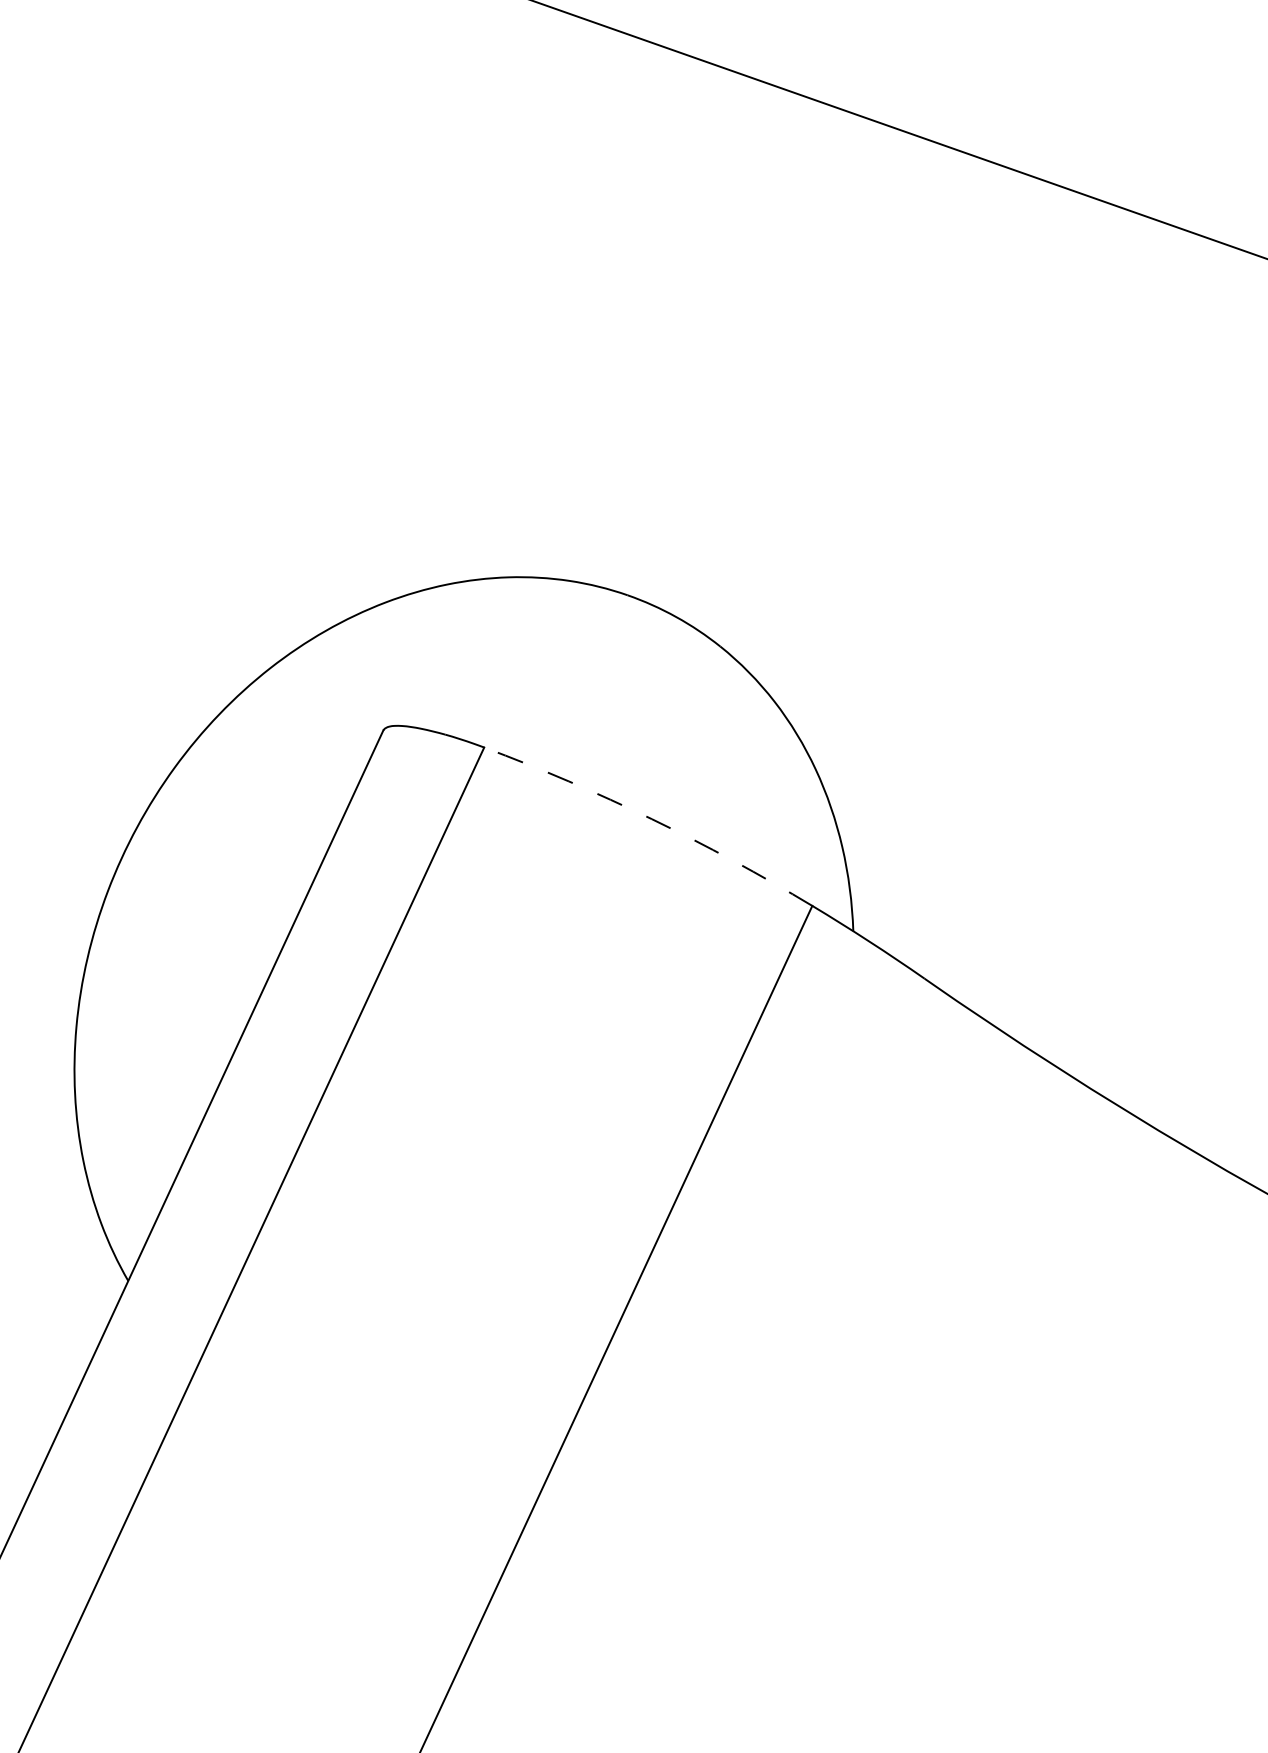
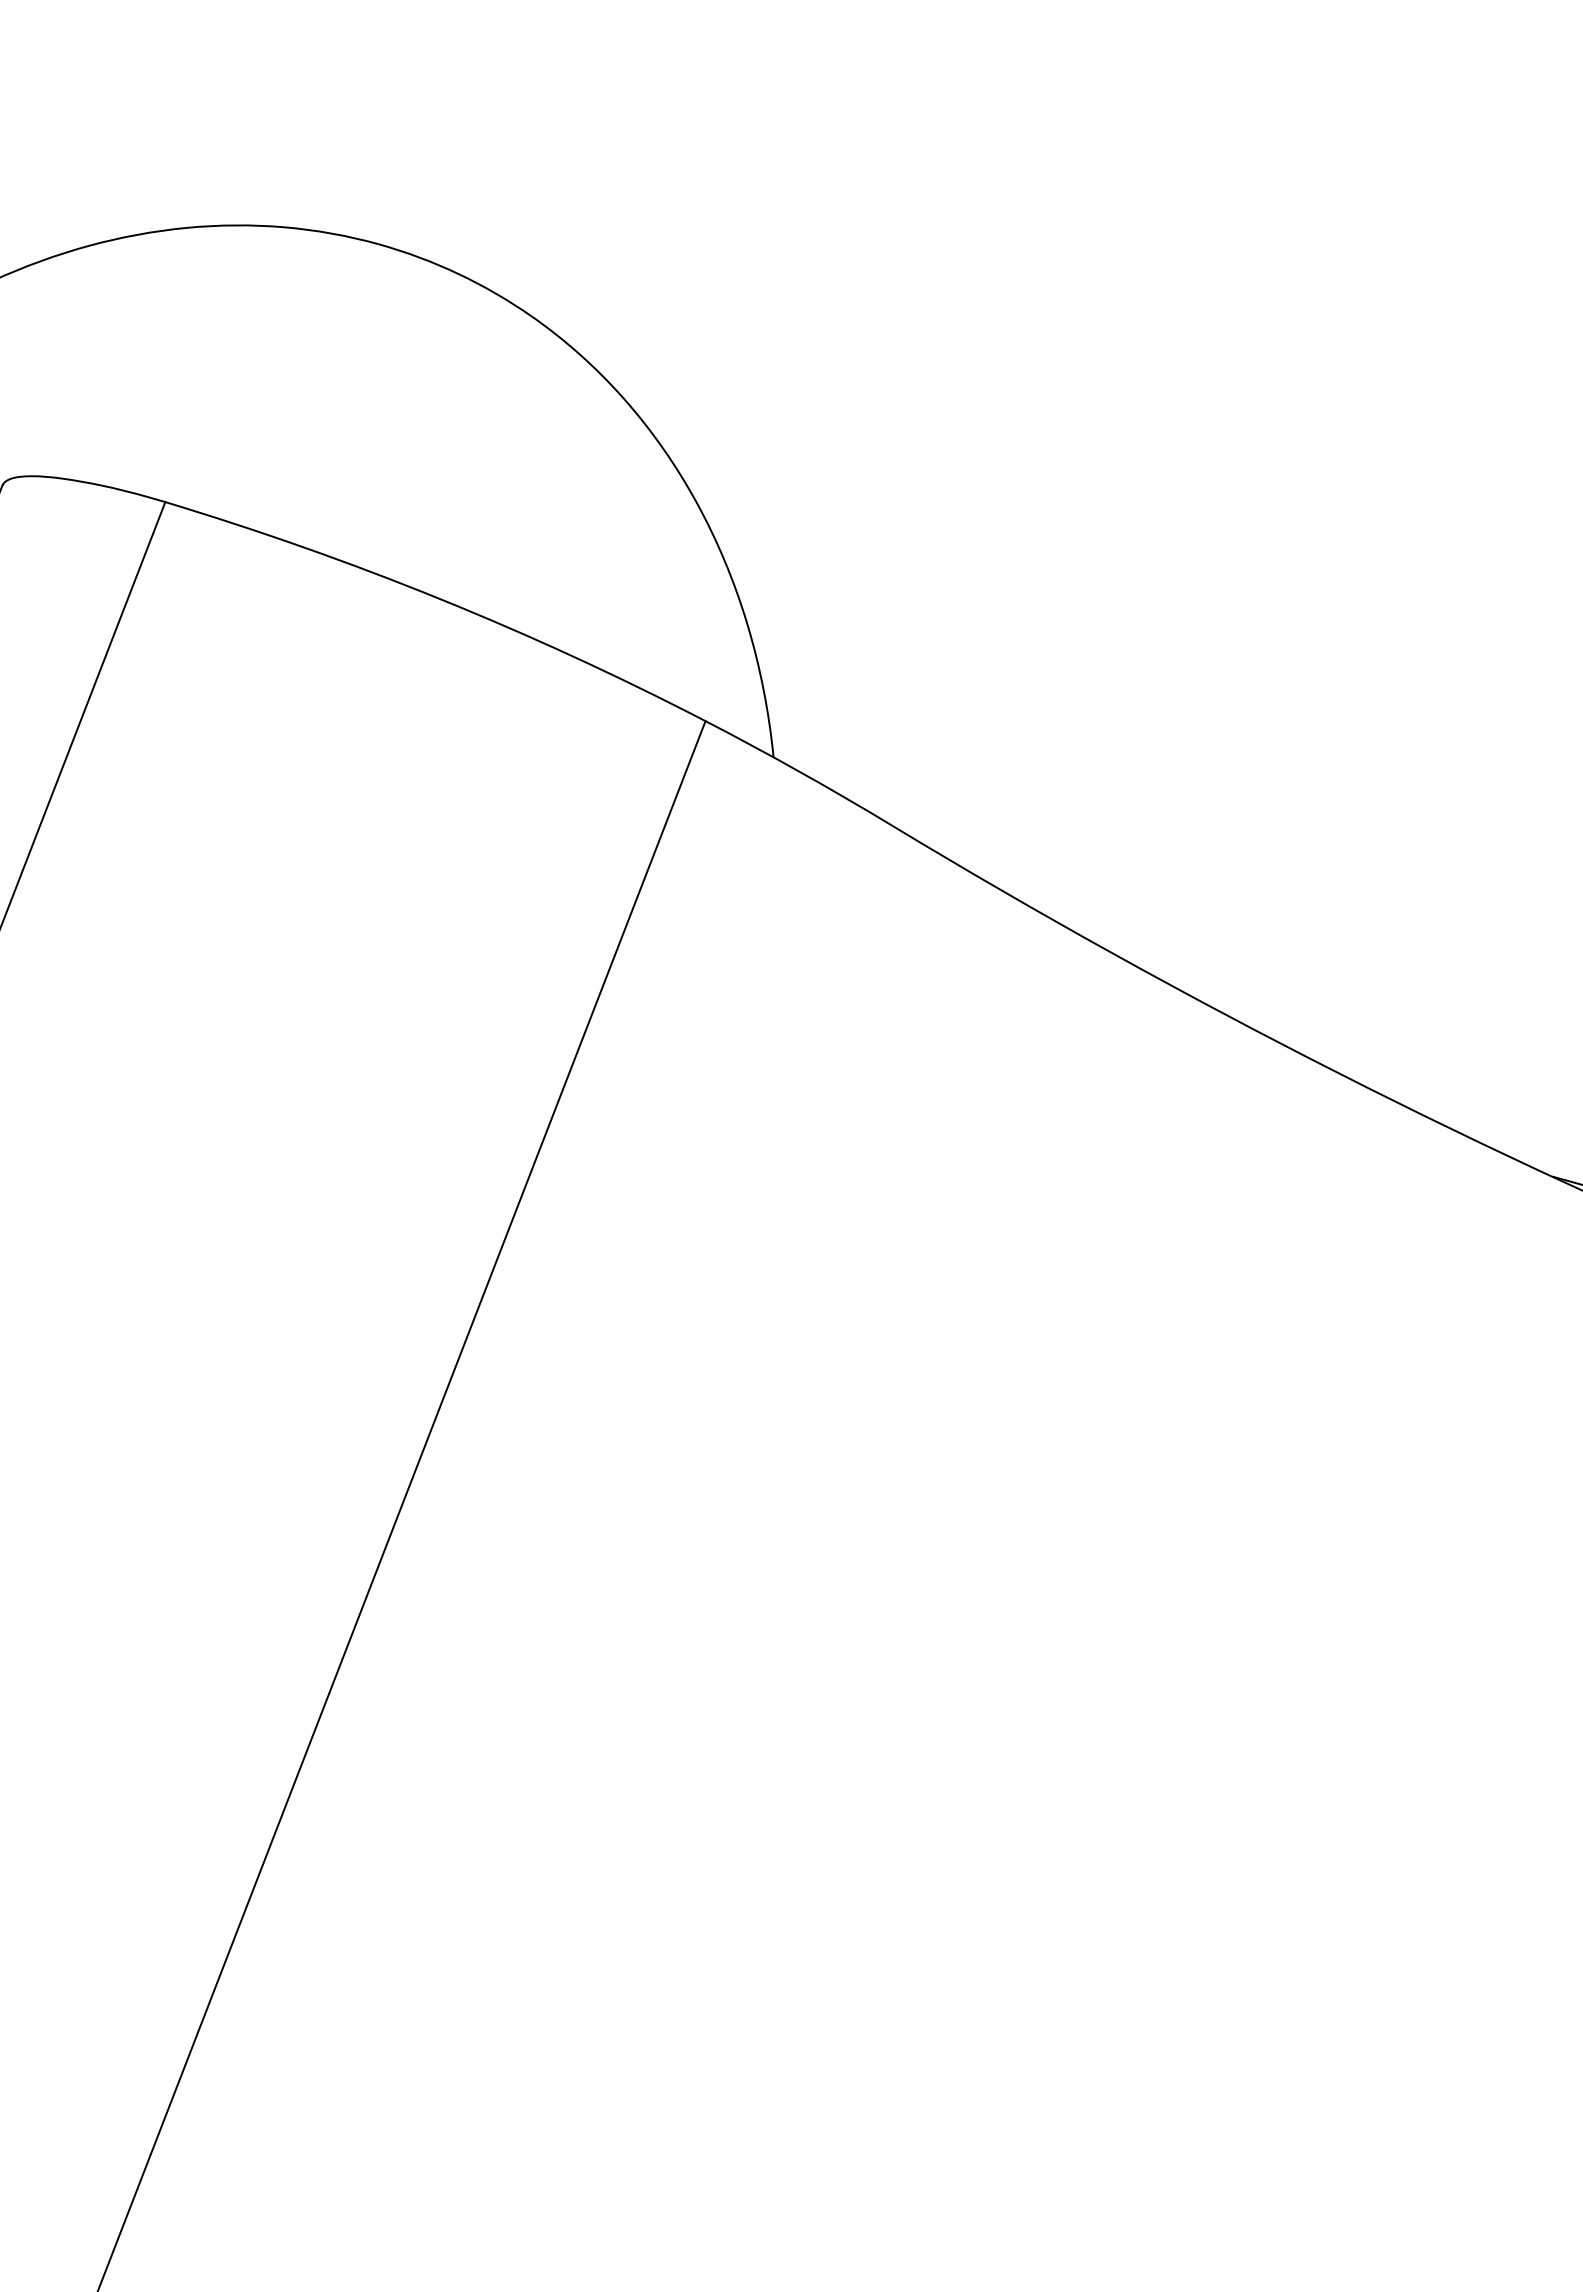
arc: (651, 819) -> (439, 599), dashed -> solid

